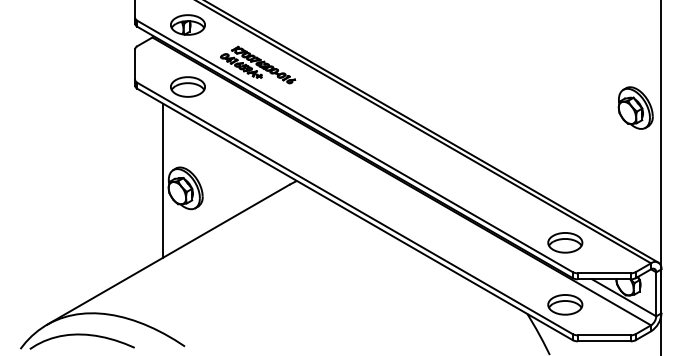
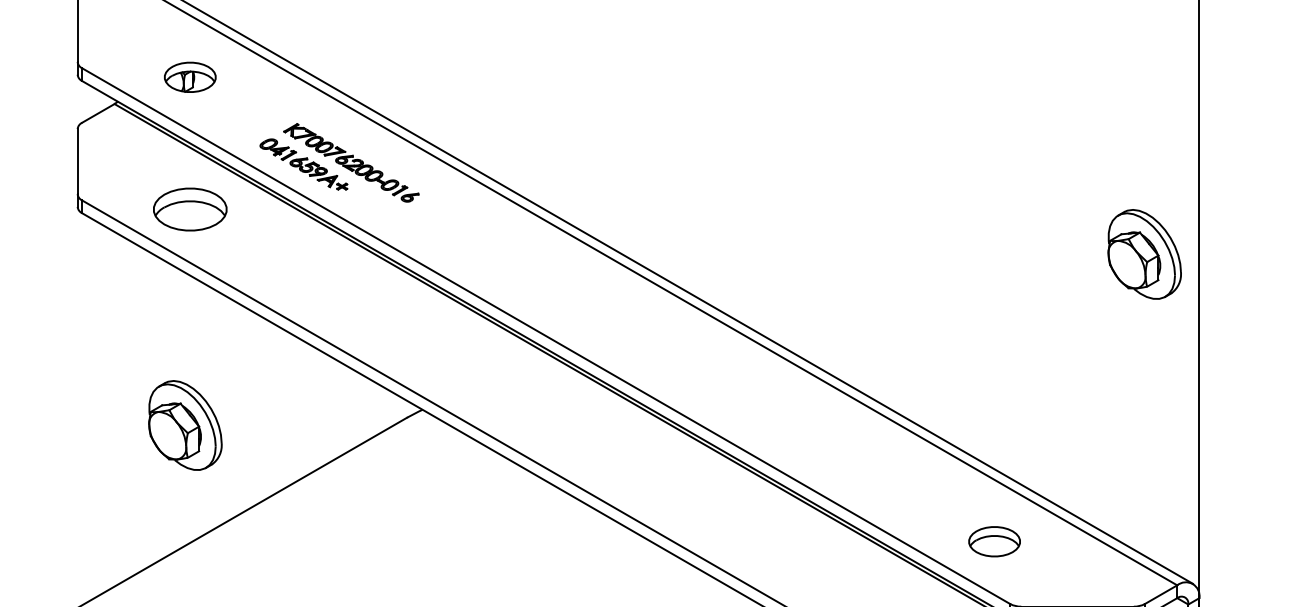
part: (187, 24) -> (189, 76), size x0.7
line: (162, 180) -> (135, 408), removed
part: (565, 242) -> (994, 540), size x0.7

